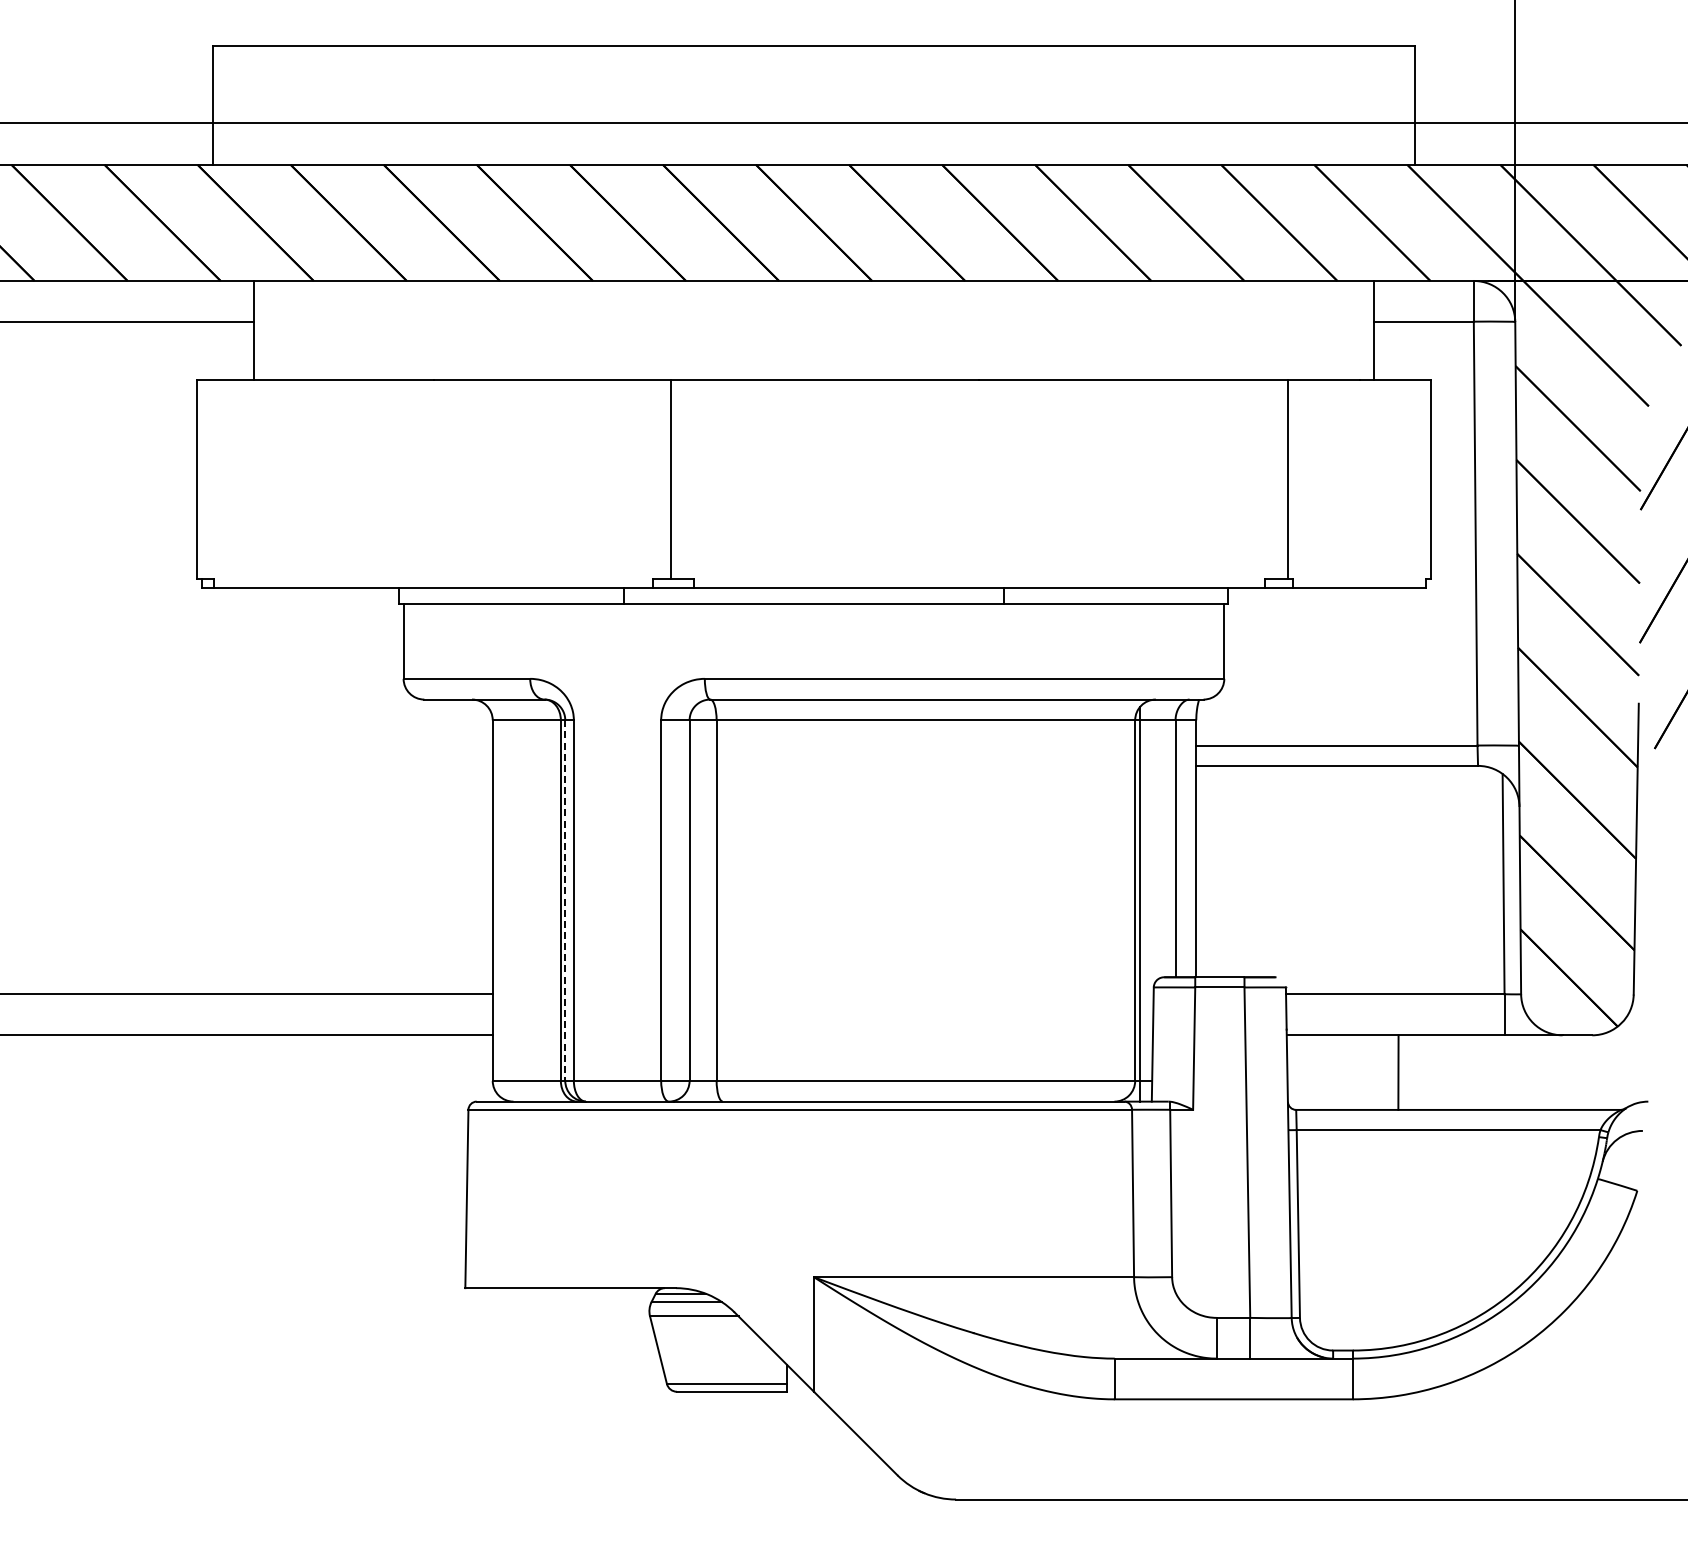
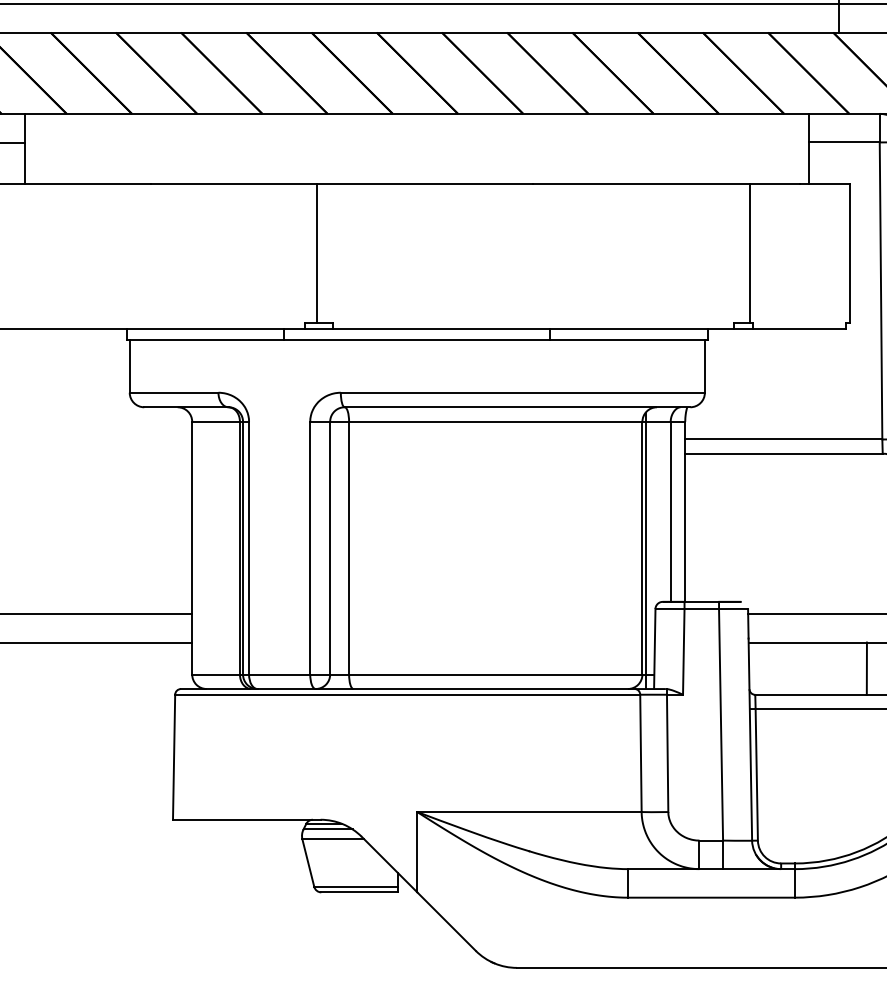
line: (565, 901) -> (243, 548), dashed -> solid
line: (1398, 1072) -> (866, 668), moved

